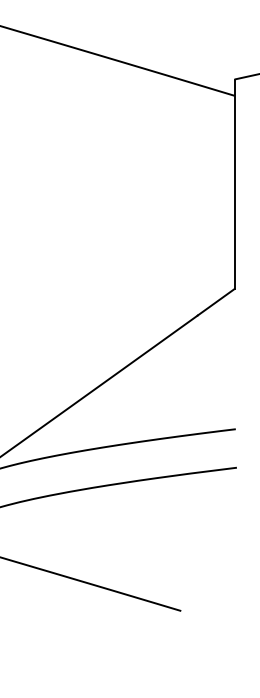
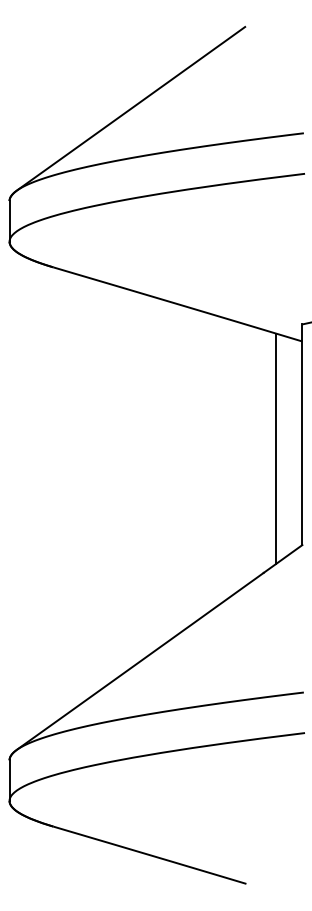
line: (208, 197) -> (275, 448), added

